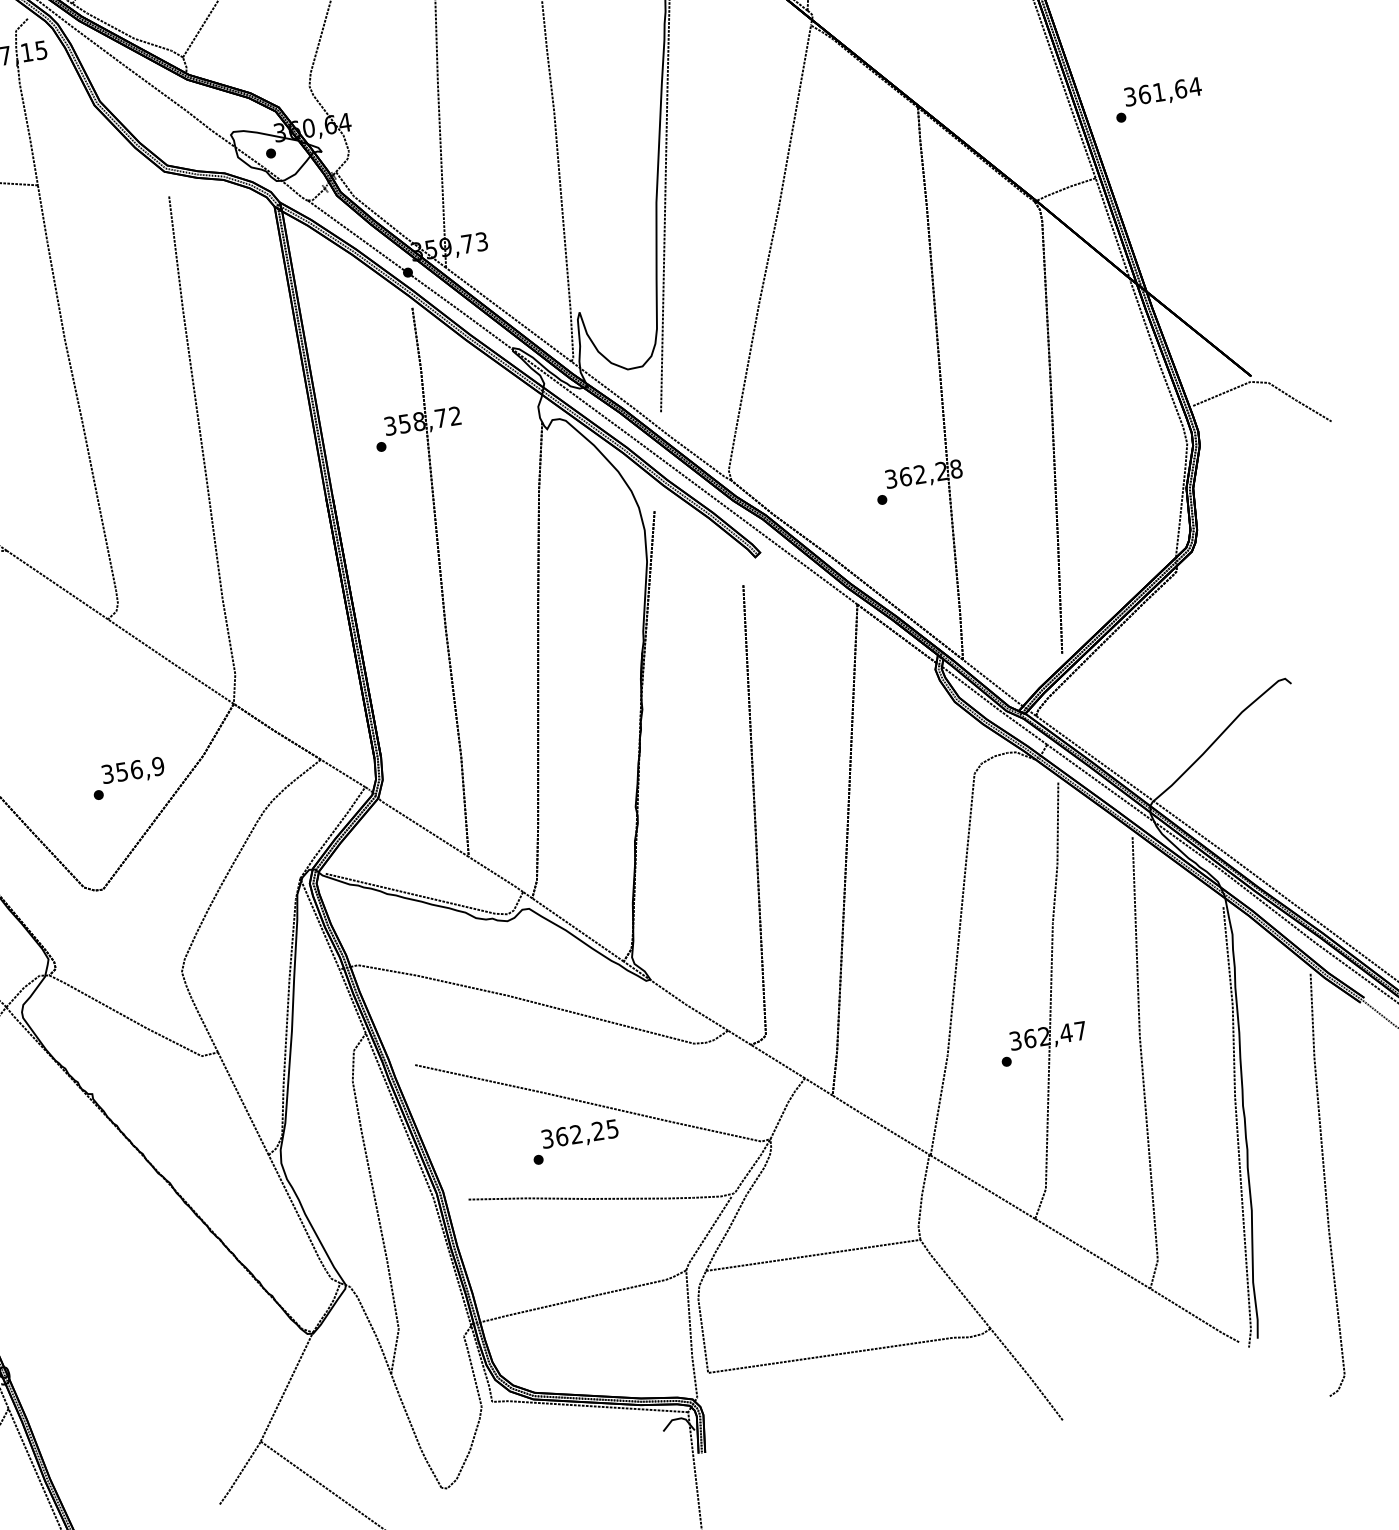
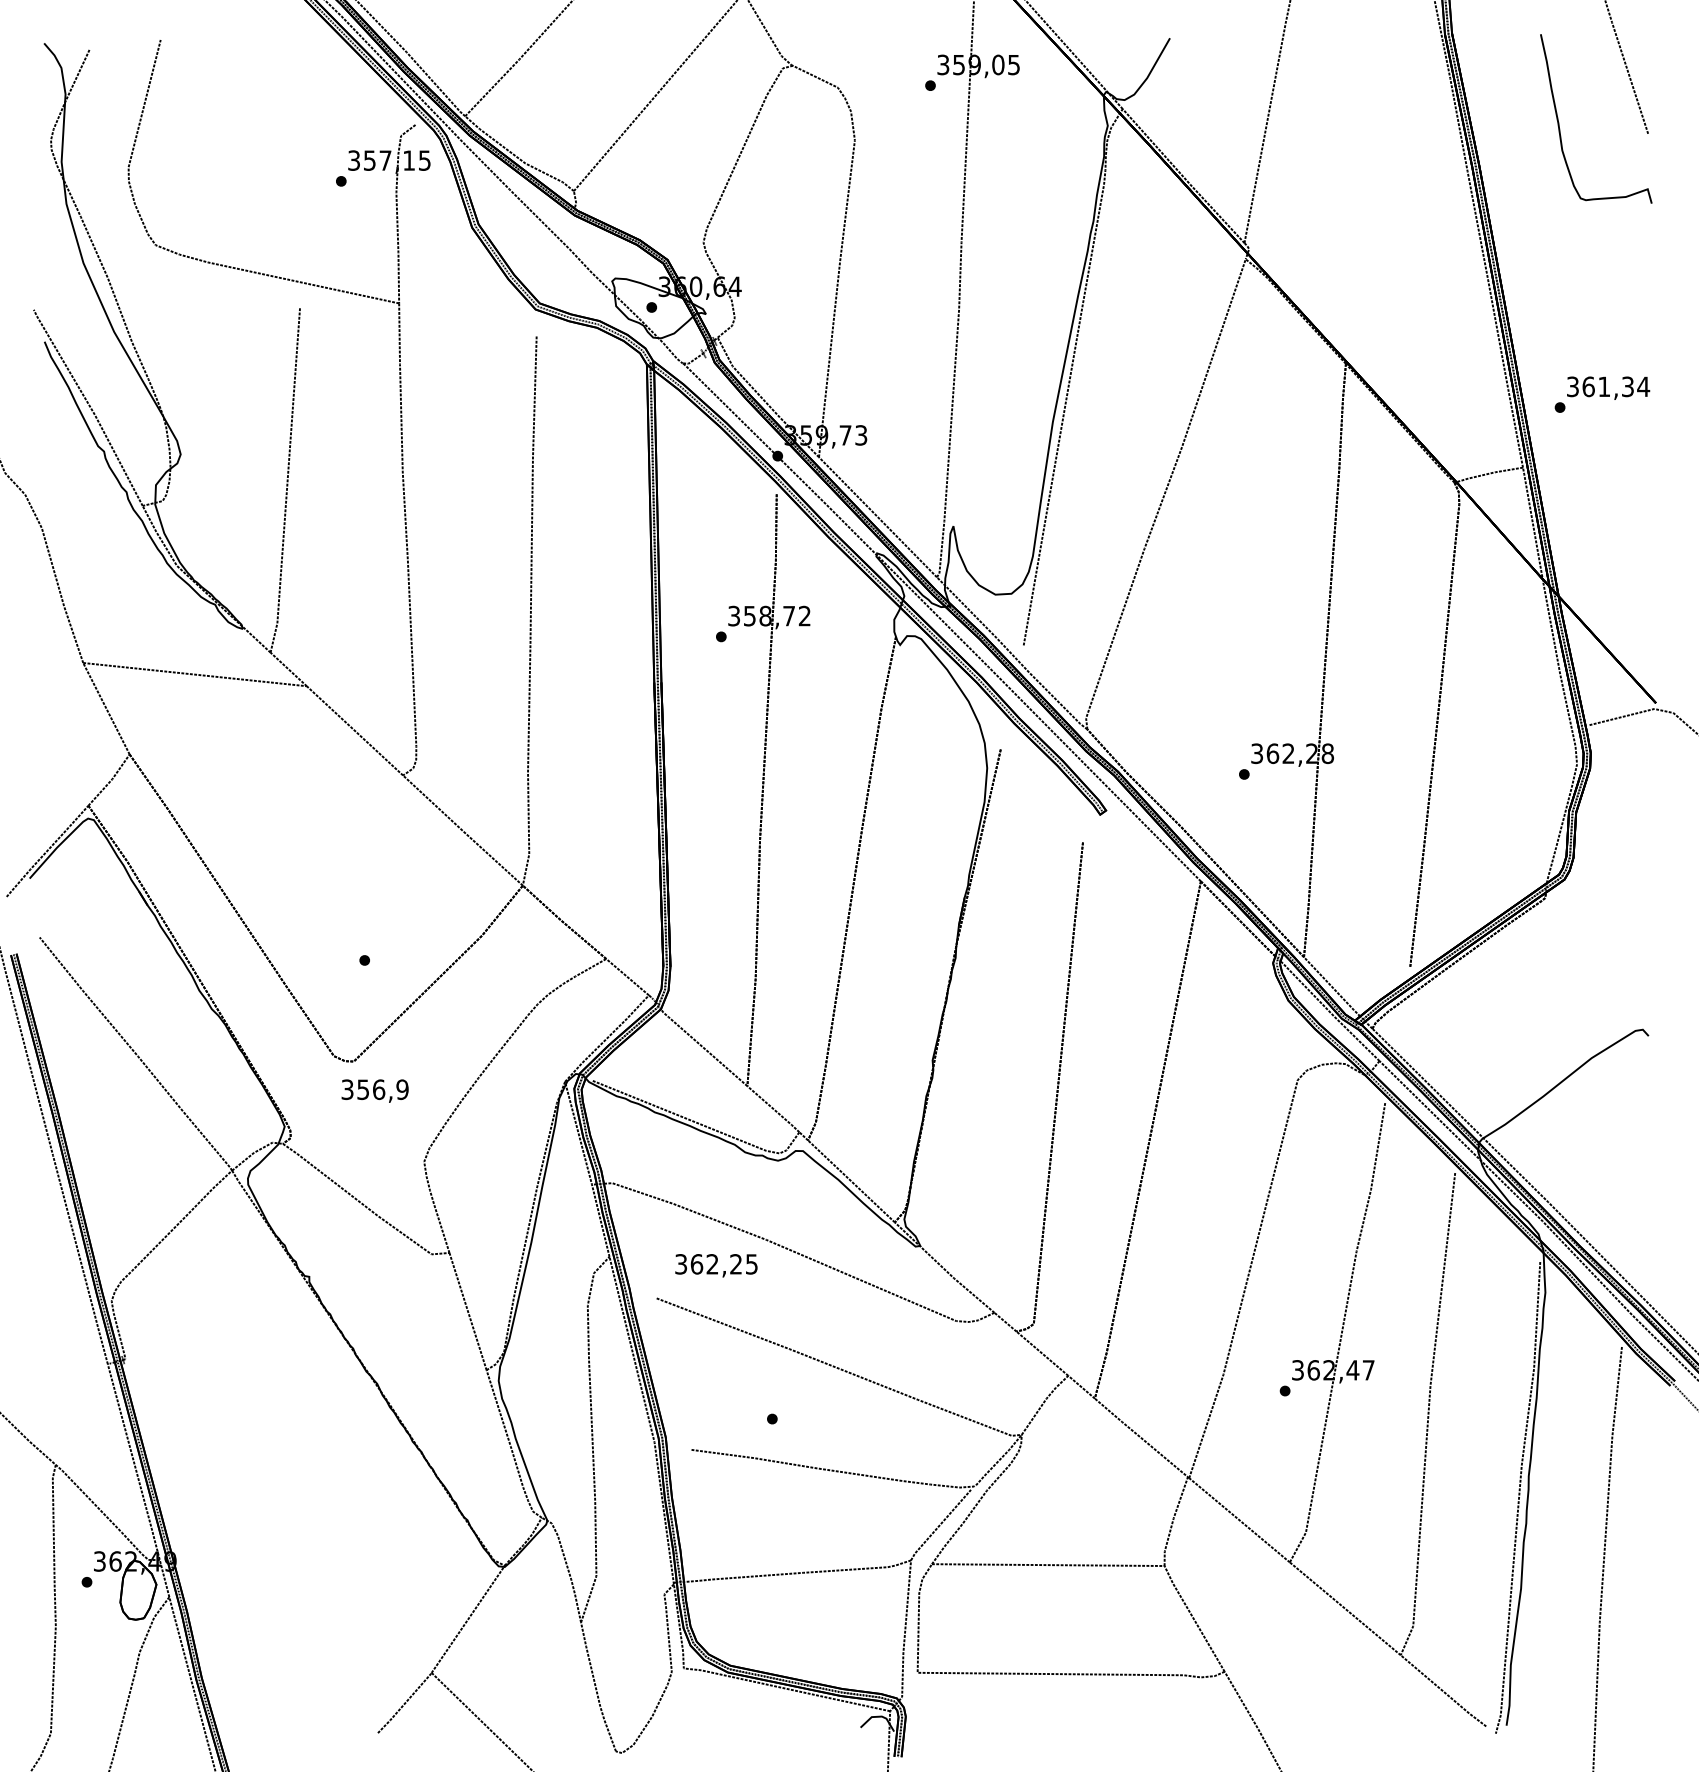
text: (1180, 88) -> (1627, 386), 361,64 -> 361,34
text: (132, 771) -> (374, 1090), moved
text: (580, 1135) -> (716, 1265), moved

